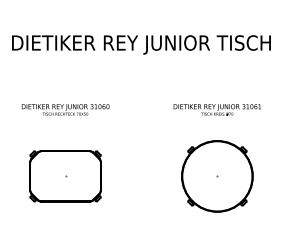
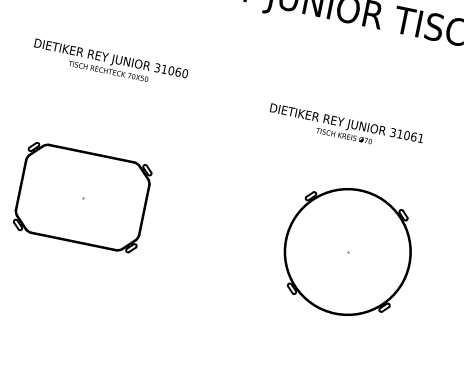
text: (65, 109) -> (110, 63), moved
text: (216, 109) -> (344, 127), moved

